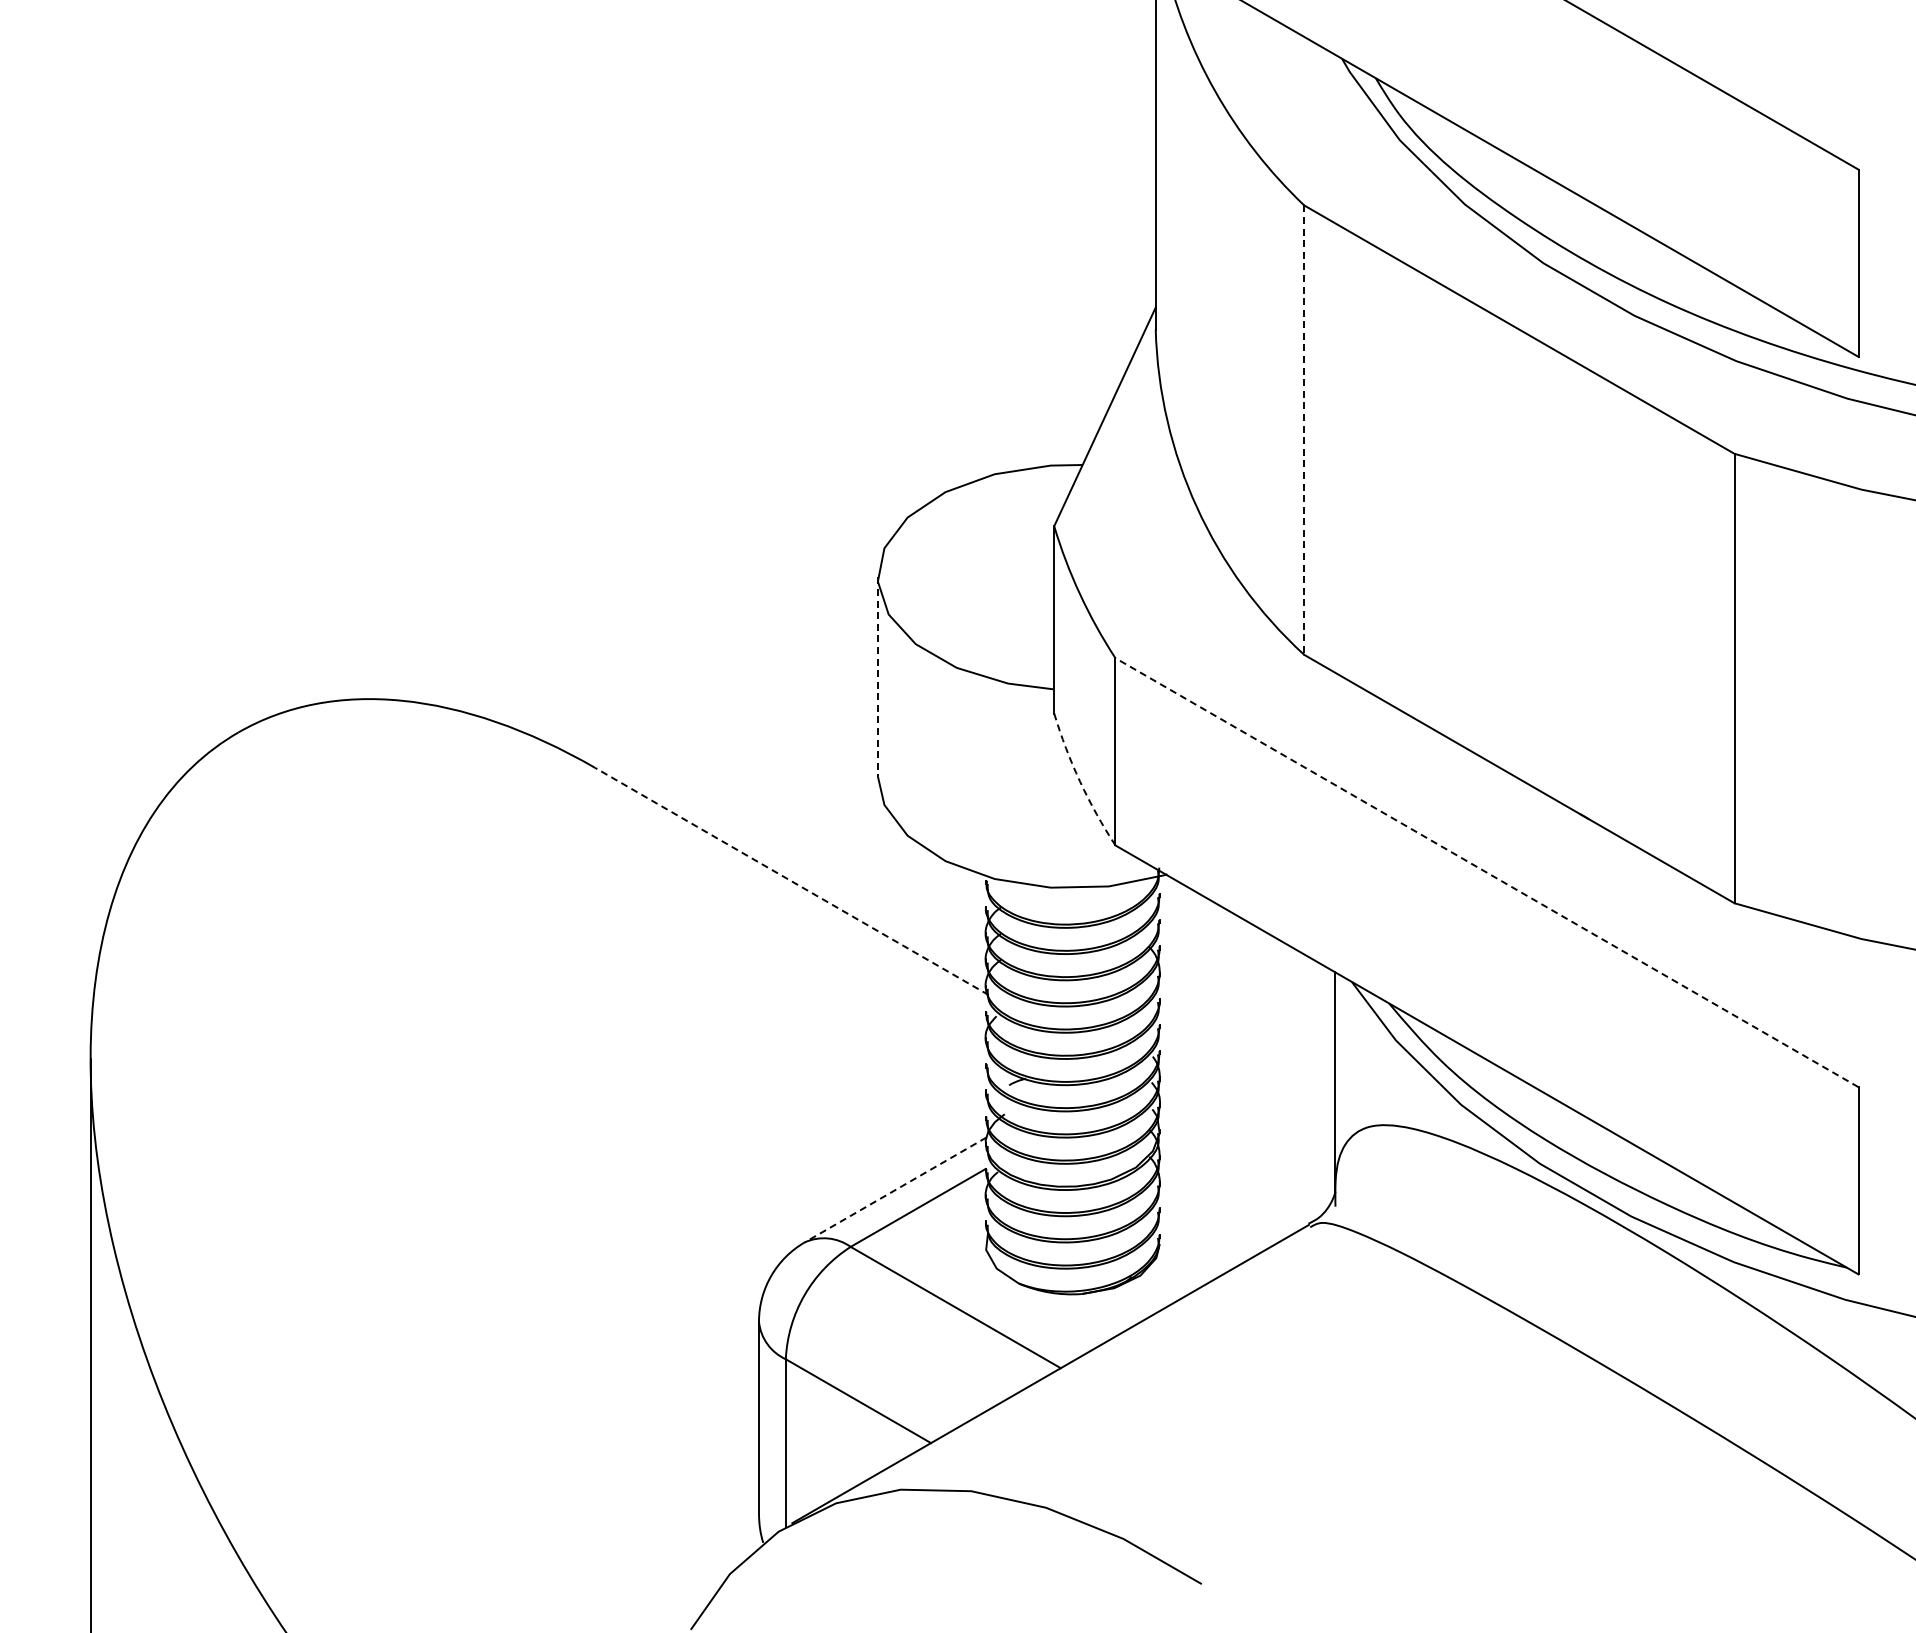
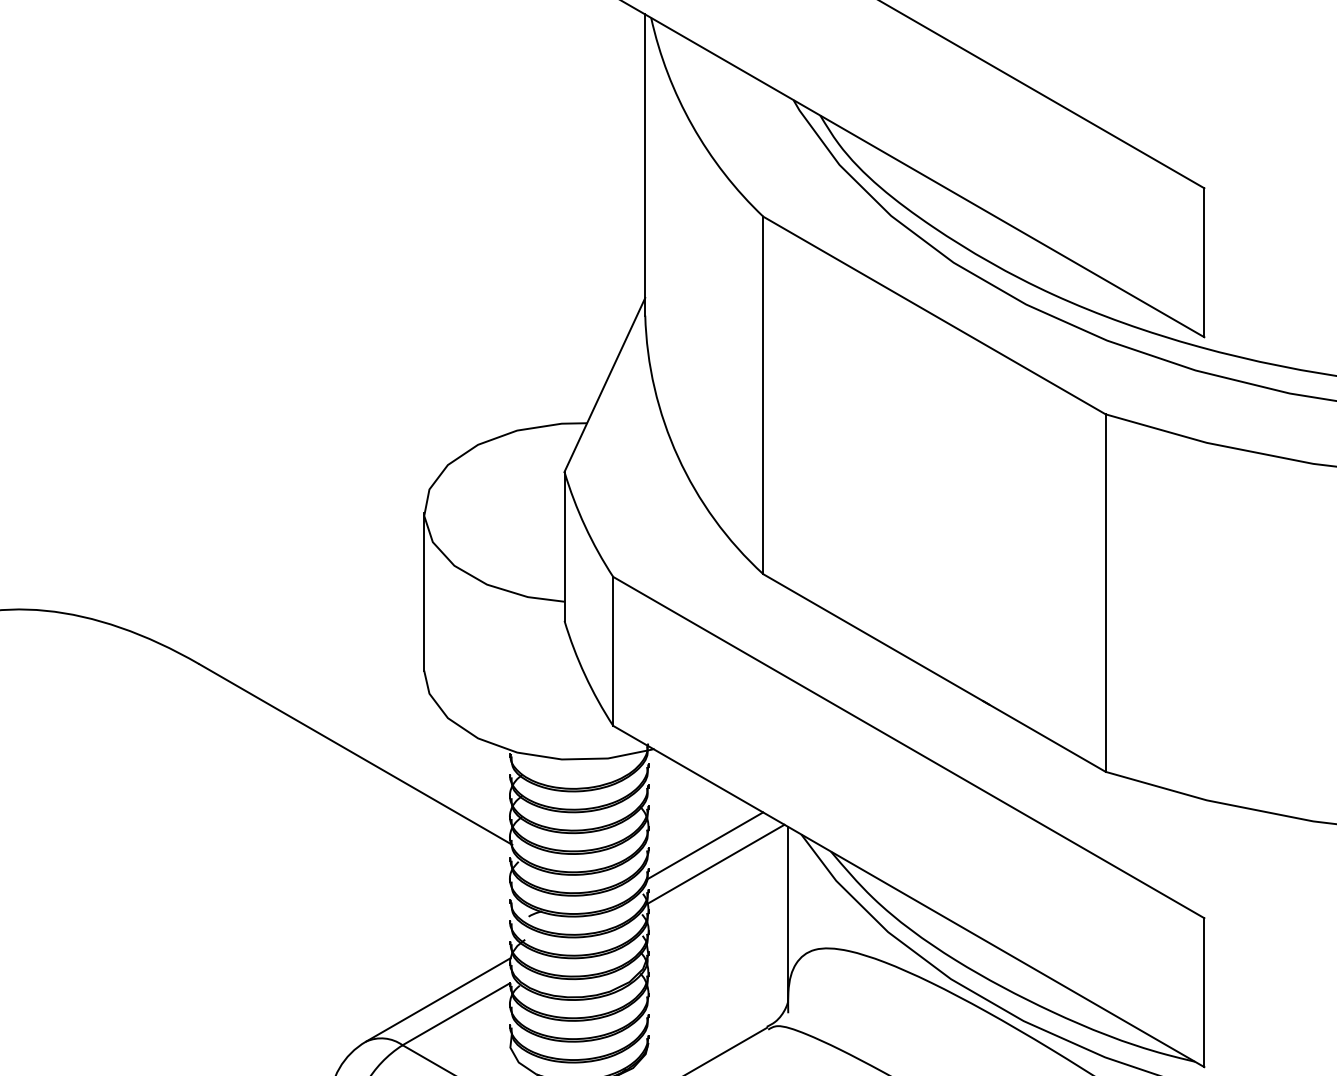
line: (1304, 430) -> (763, 395), dashed -> solid
line: (877, 677) -> (423, 592), dashed -> solid
arc: (1080, 781) -> (585, 675), dashed -> solid
line: (1486, 872) -> (908, 747), dashed -> solid
line: (791, 881) -> (355, 754), dashed -> solid
line: (1230, 996) -> (704, 846), added
line: (1244, 1019) -> (715, 864), added
line: (895, 1189) -> (438, 999), dashed -> solid

